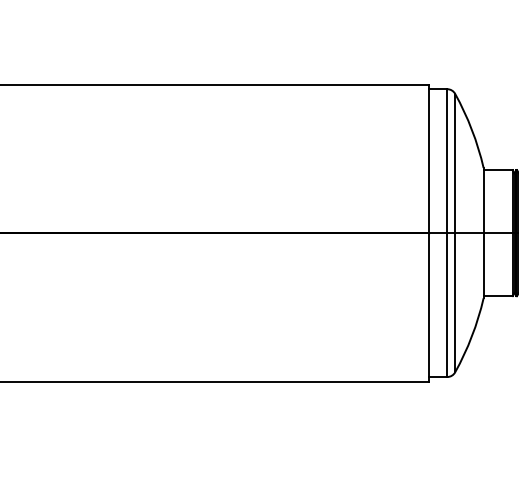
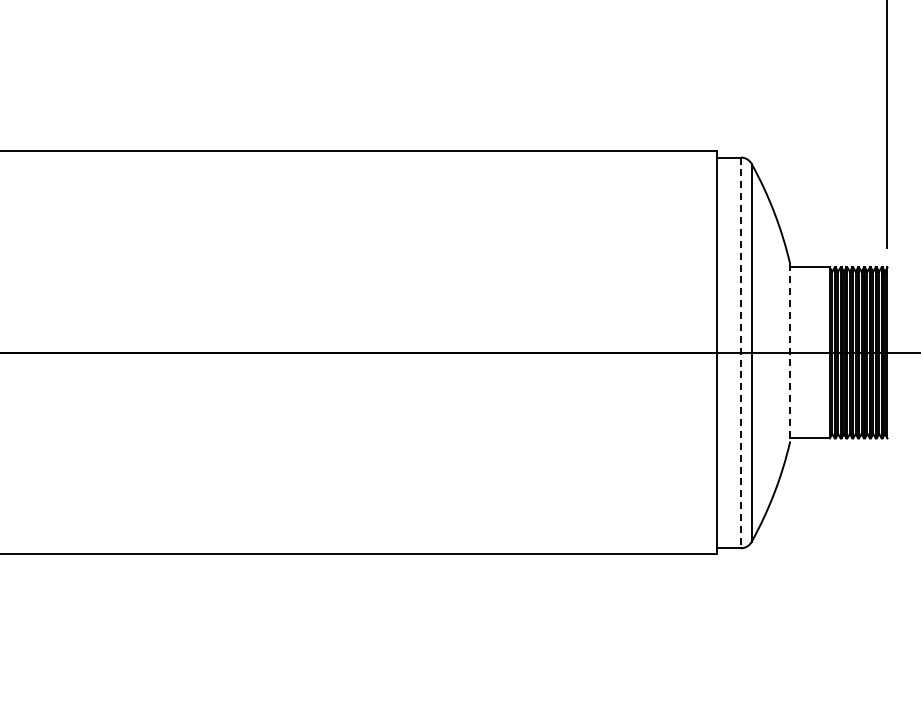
line: (483, 232) -> (790, 352), solid -> dashed
line: (446, 233) -> (740, 353), solid -> dashed

